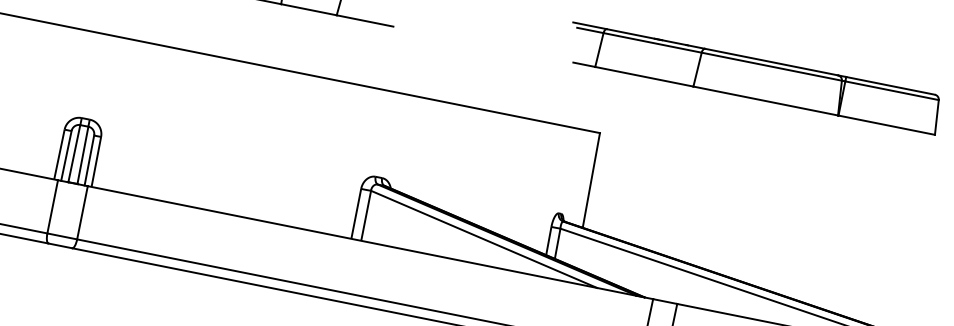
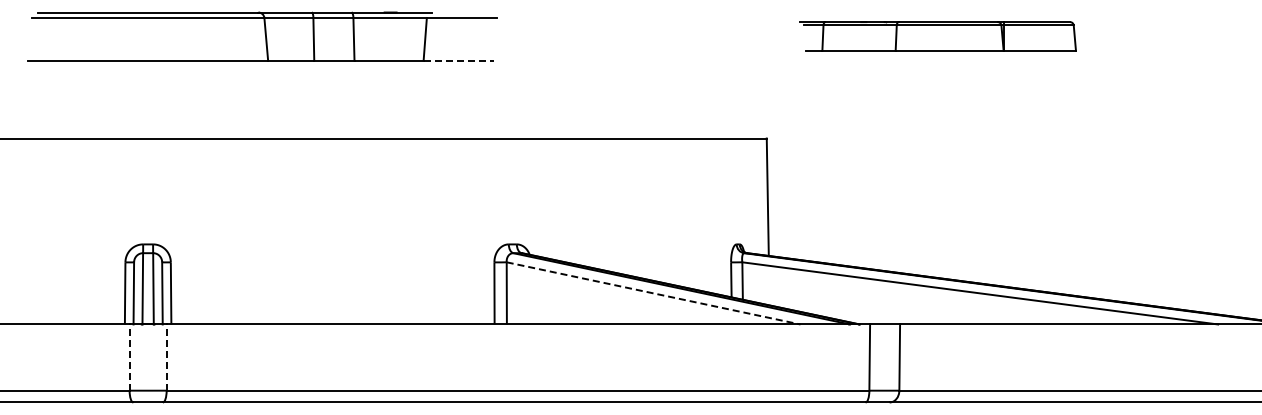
line: (365, 21) -> (459, 60), solid -> dashed
part: (753, 78) -> (937, 36), size x0.6
line: (52, 206) -> (129, 357), solid -> dashed
line: (82, 212) -> (166, 357), solid -> dashed
line: (484, 239) -> (654, 293), solid -> dashed

